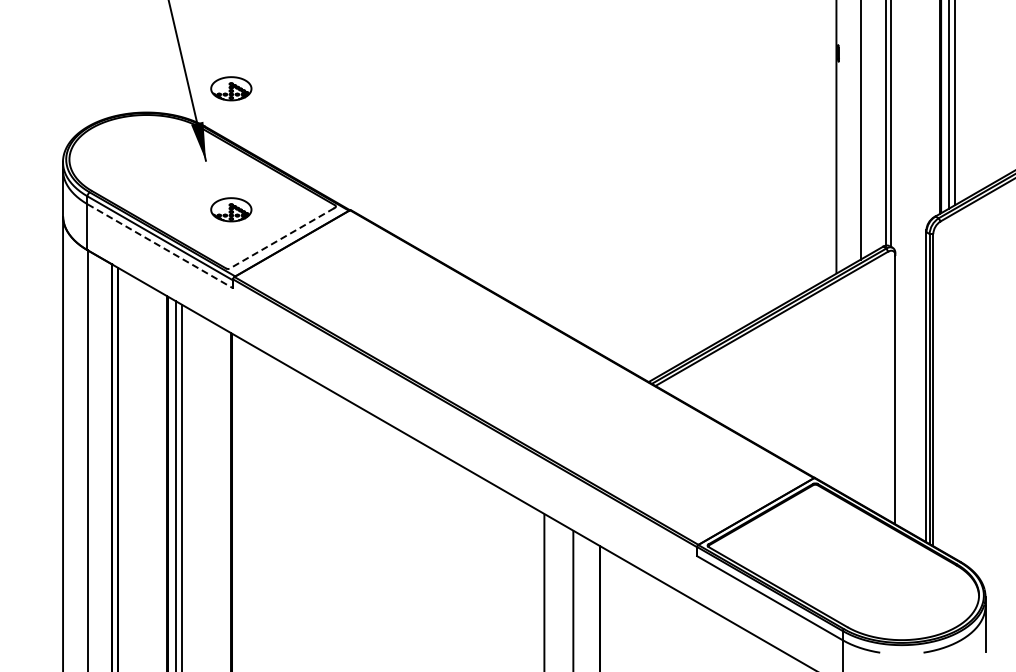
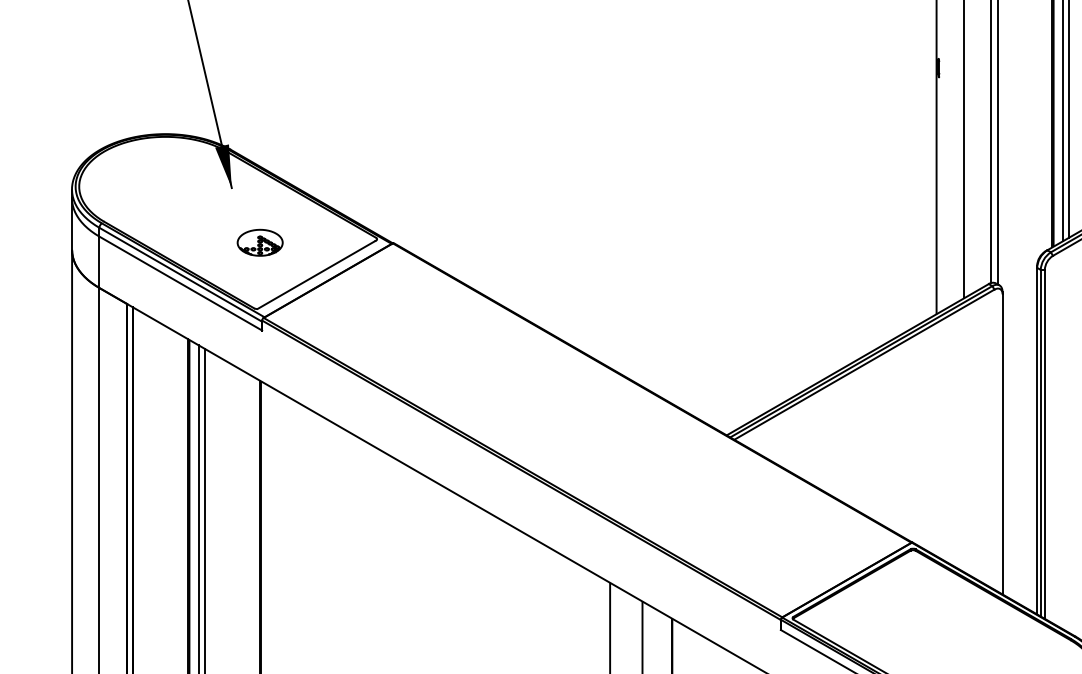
part: (231, 88) -> (260, 107), removed
line: (281, 238) -> (316, 274), dashed -> solid
line: (160, 246) -> (181, 283), dashed -> solid

